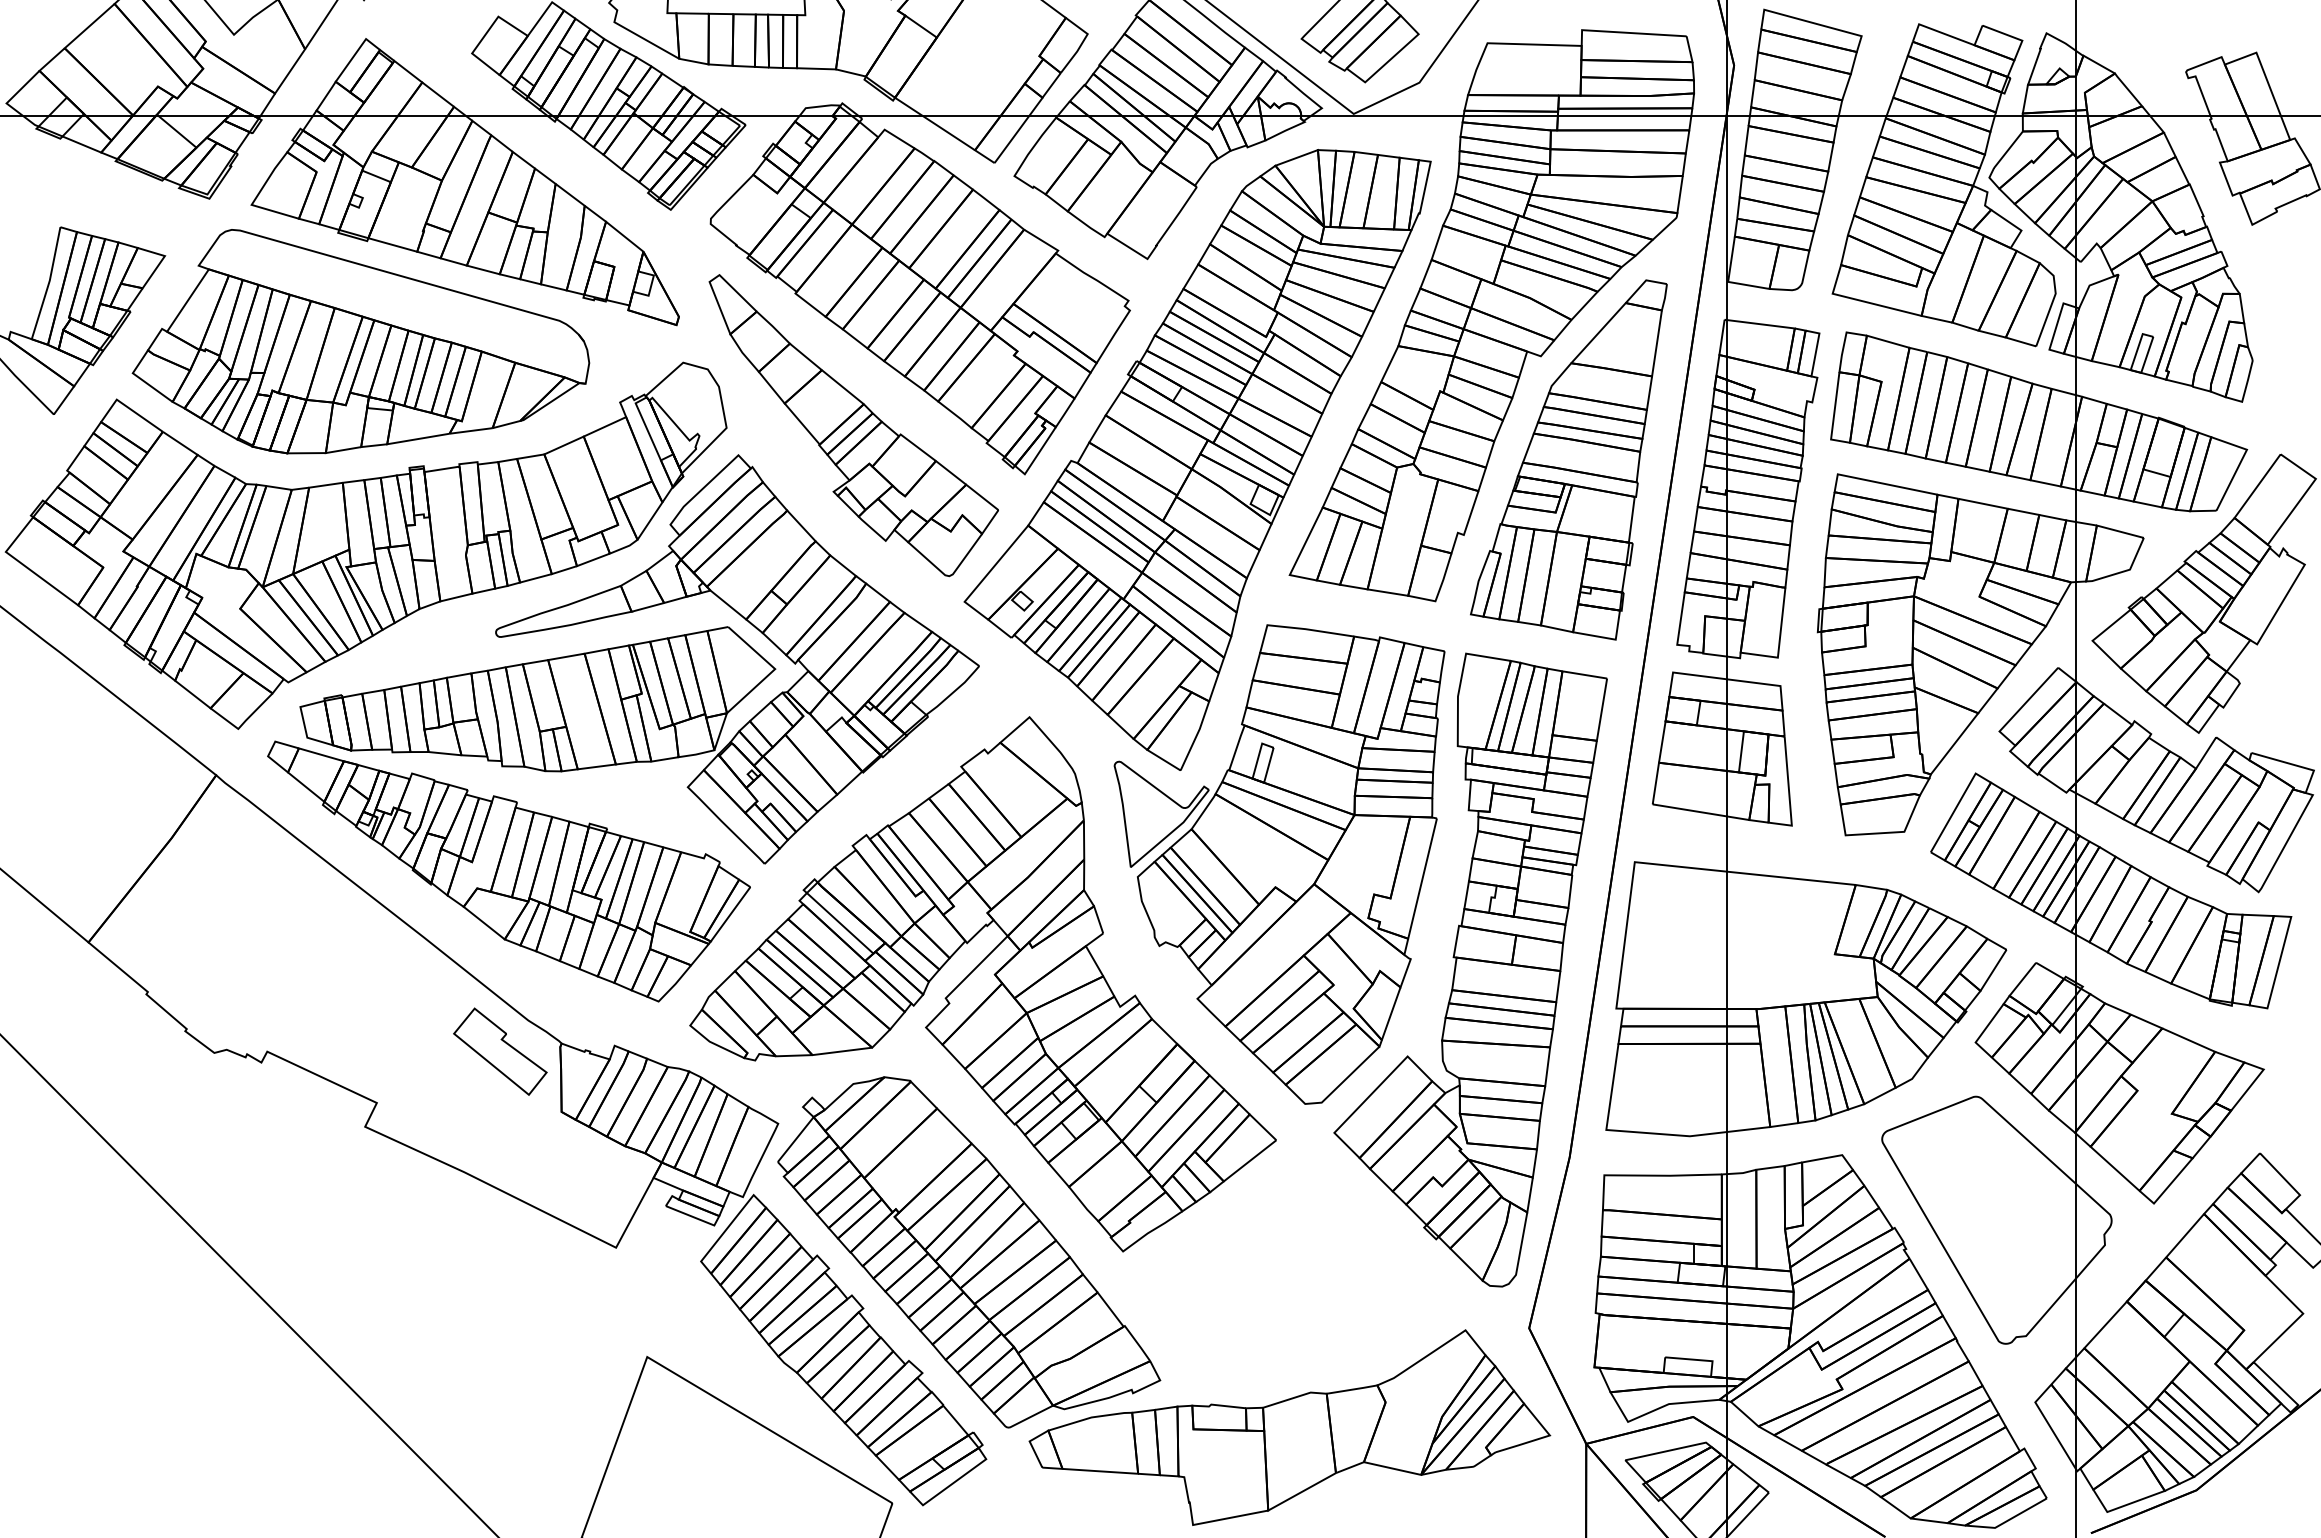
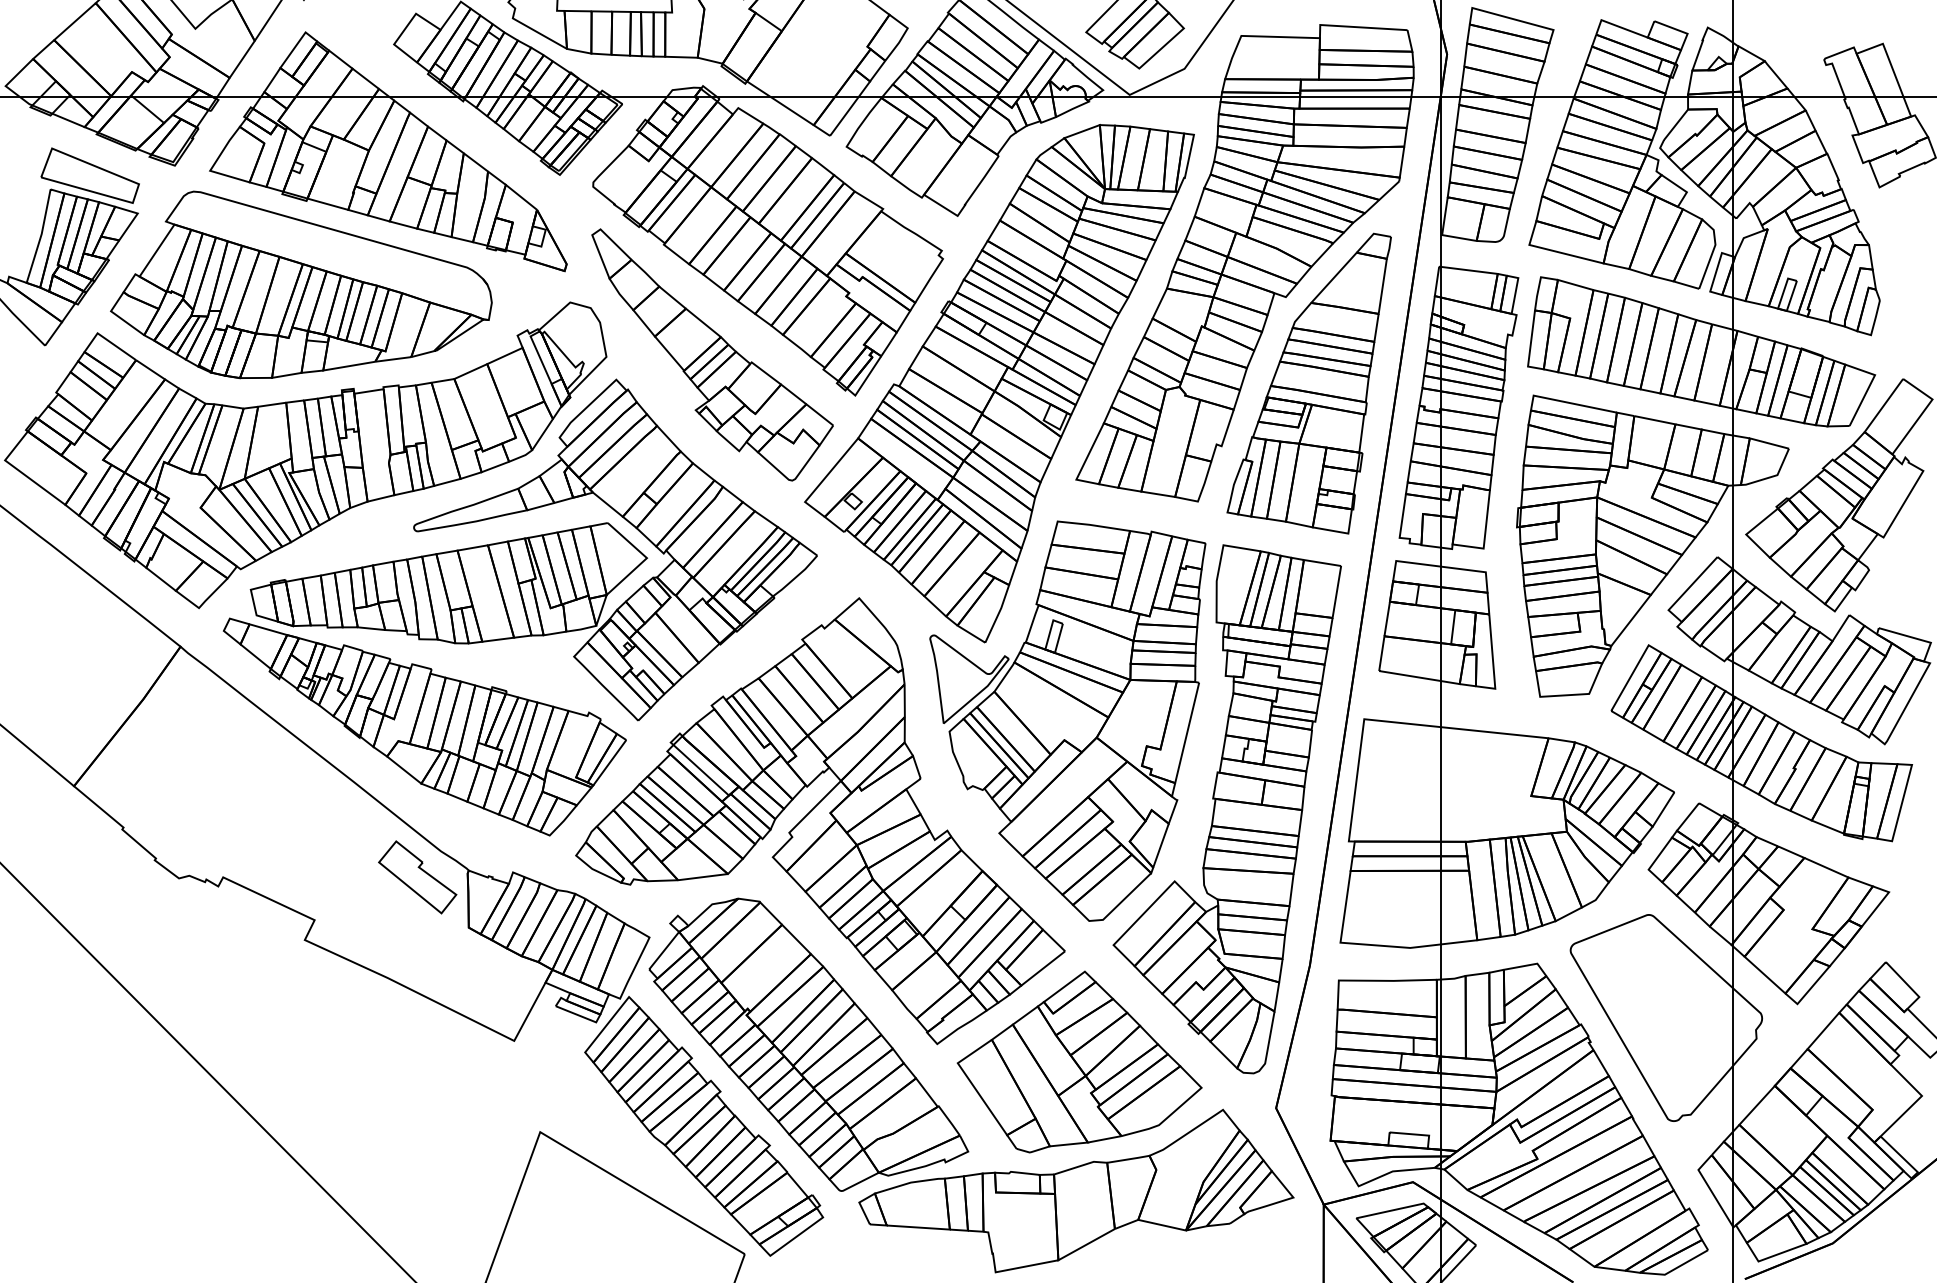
part: (107, 210) -> (89, 175), added
part: (1293, 1272) -> (1079, 1061), added

